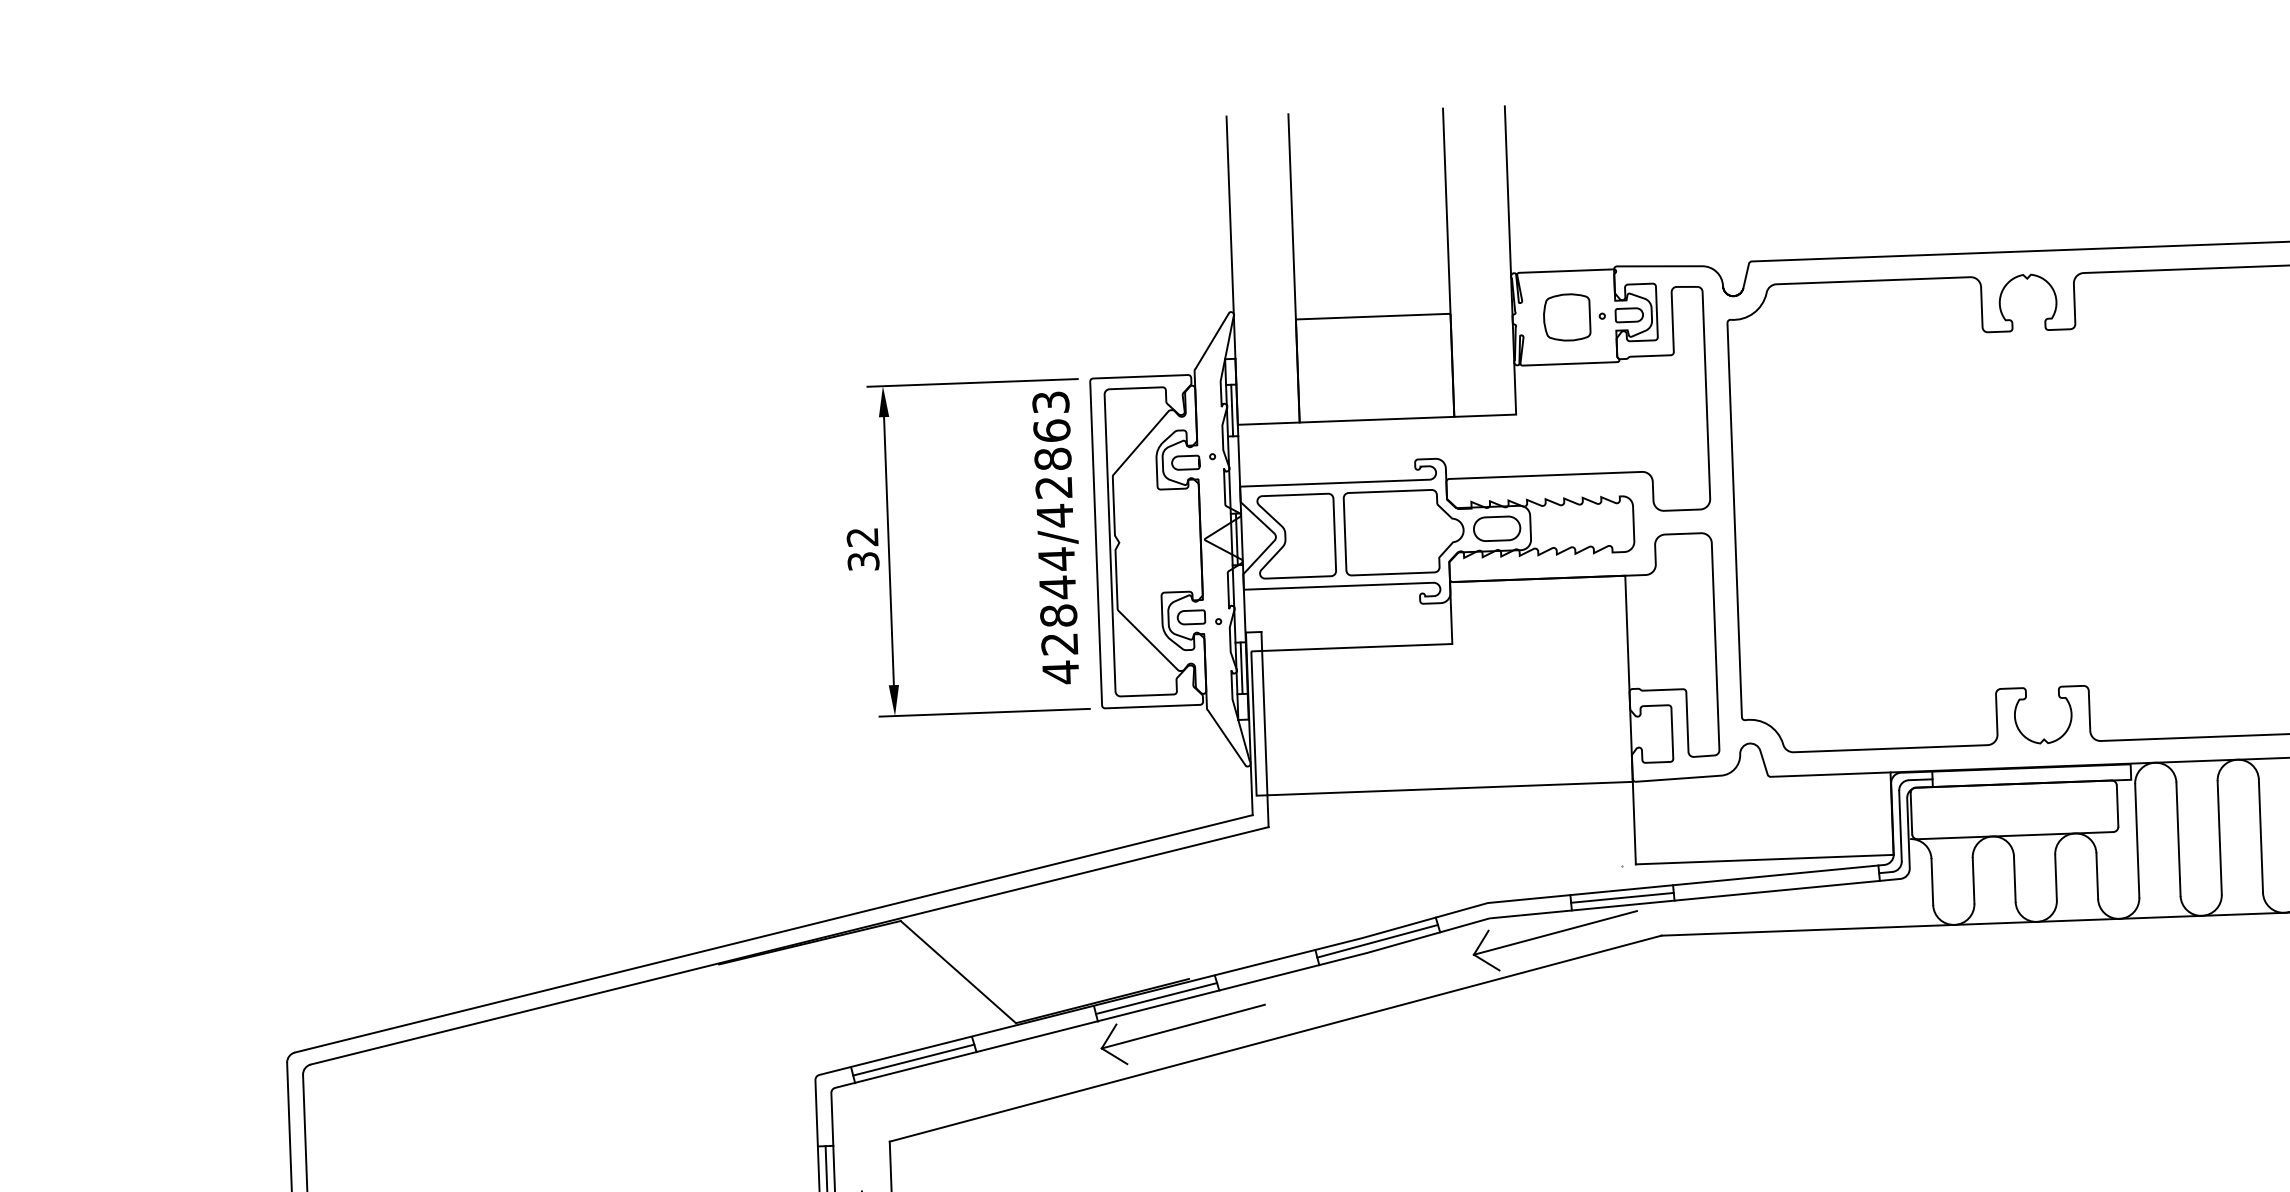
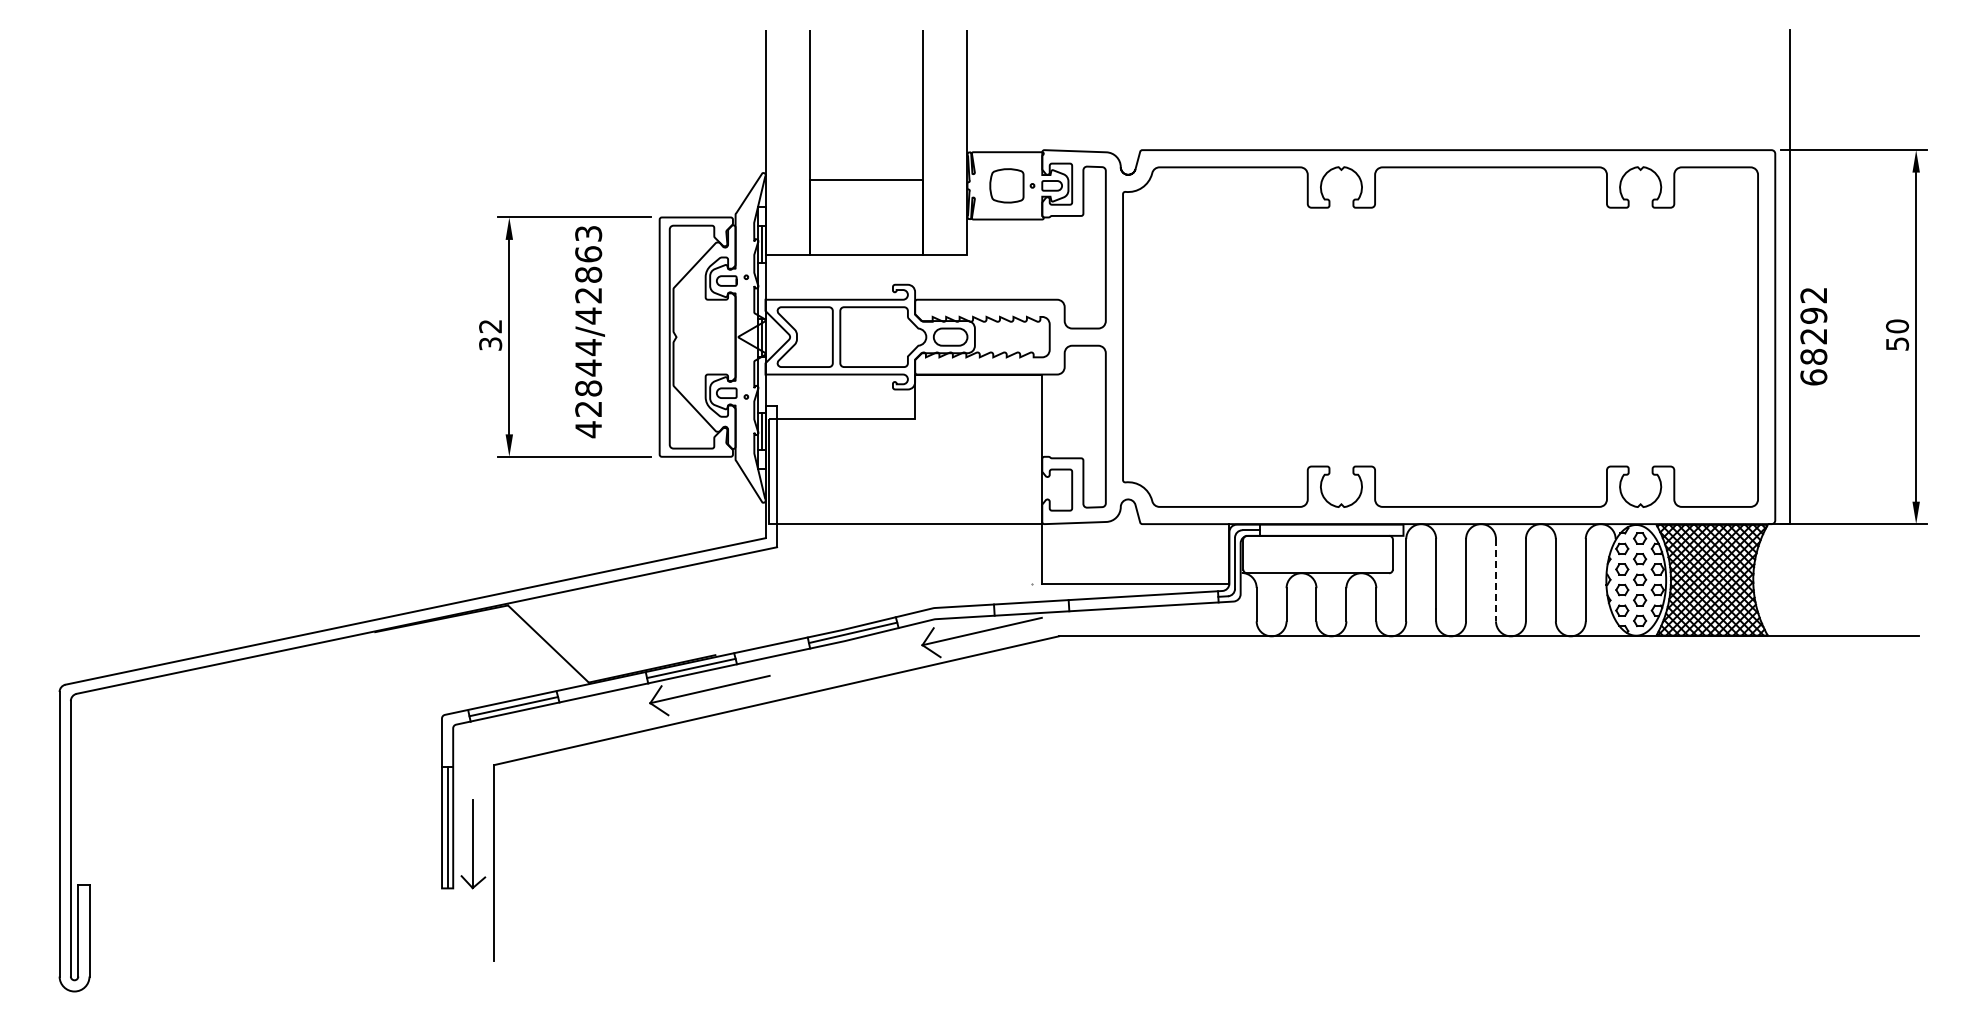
text: (1057, 538) -> (589, 332), moved
line: (2261, 836) -> (1496, 580), solid -> dashed
line: (1622, 897) -> (1031, 607), removed

